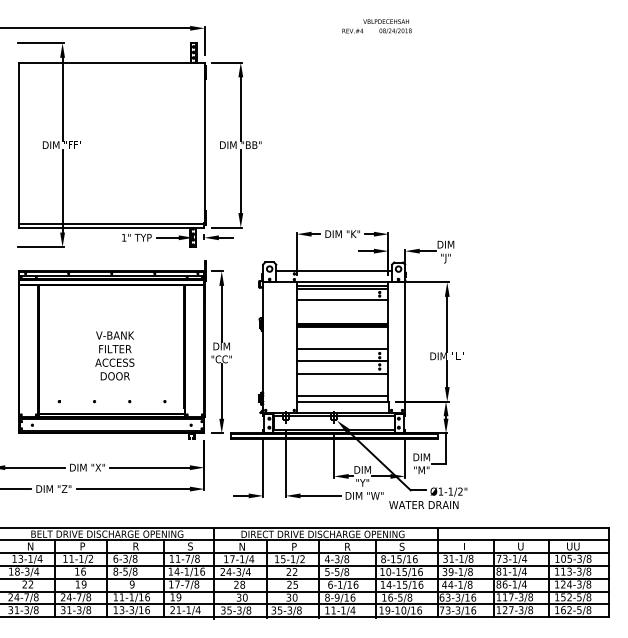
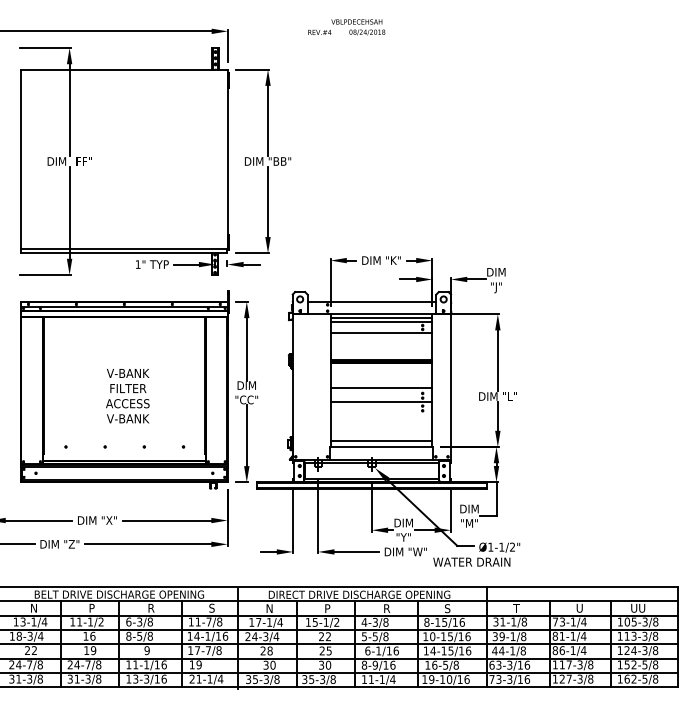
text: (376, 26) -> (346, 27), moved
line: (342, 374) -> (381, 416), removed
text: (115, 376) -> (128, 418), DOOR -> V-BANK

